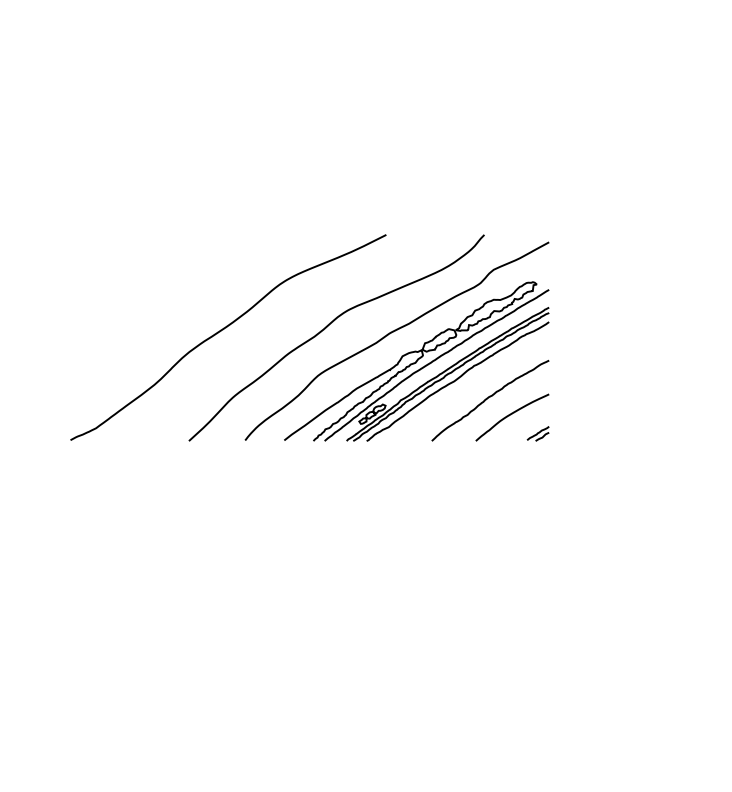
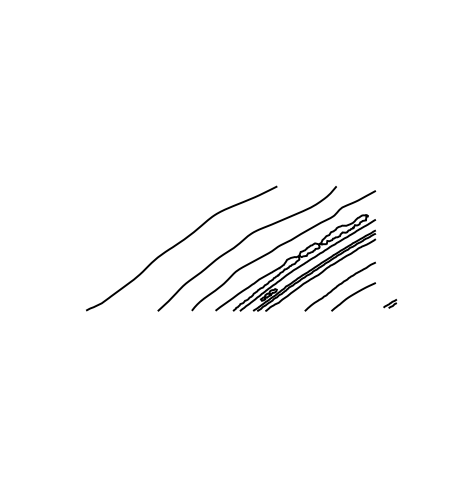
part: (538, 433) -> (390, 303), moved

